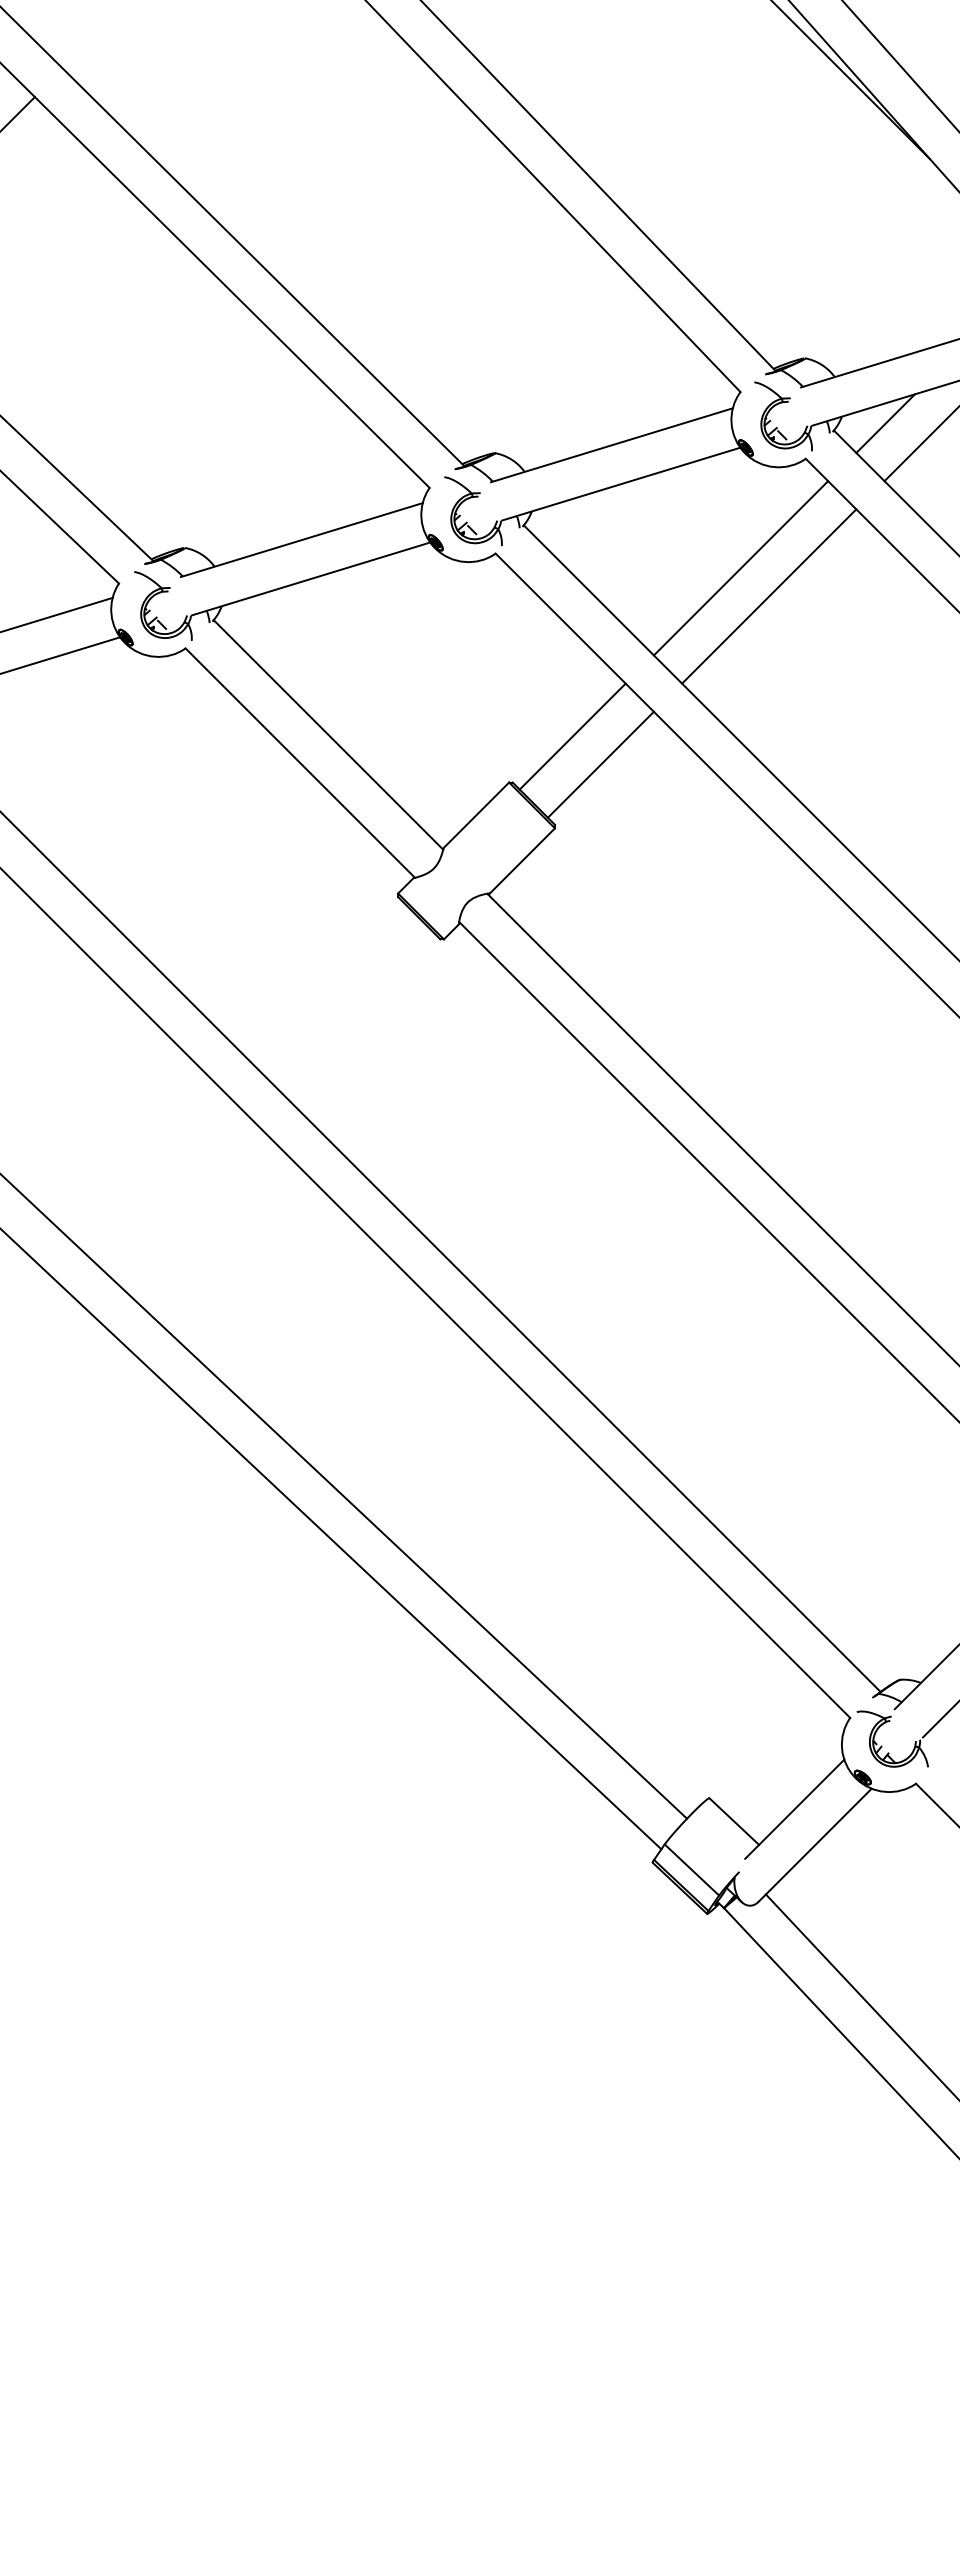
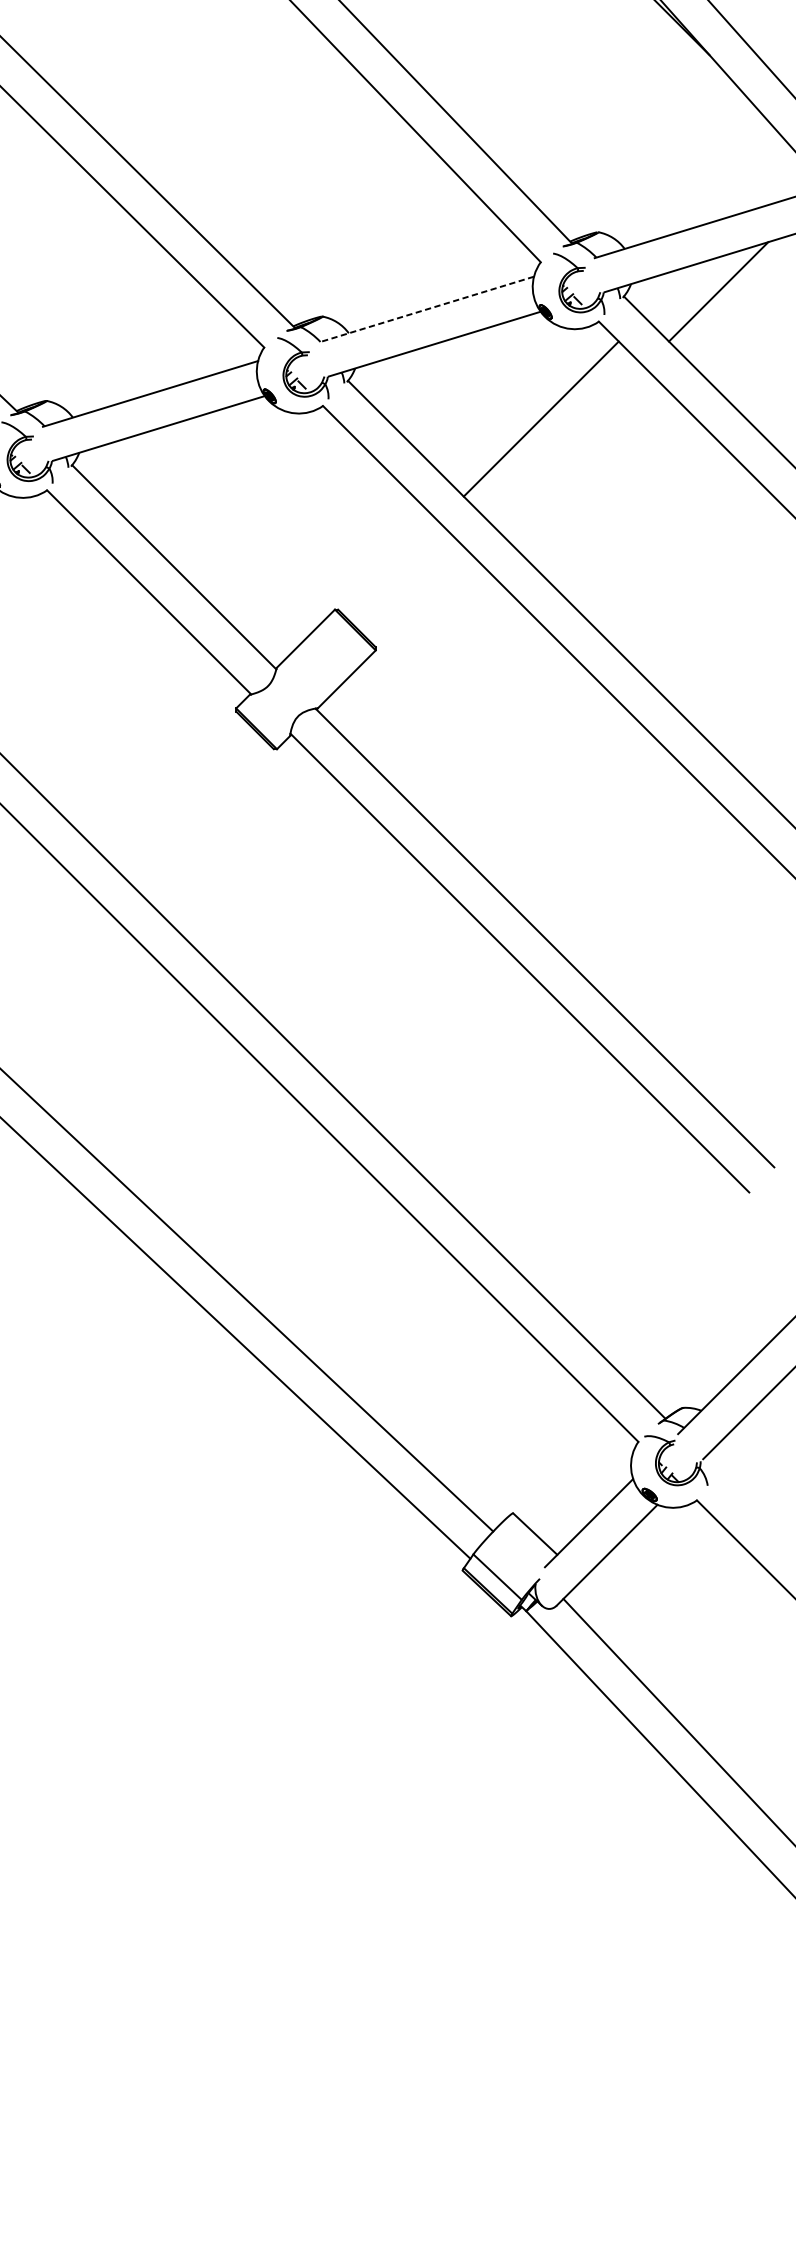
line: (885, 423) -> (669, 290), removed
line: (611, 445) -> (426, 309), solid -> dashed
line: (769, 596) -> (566, 444), removed
line: (572, 736) -> (391, 568), removed
line: (600, 764) -> (416, 593), removed

